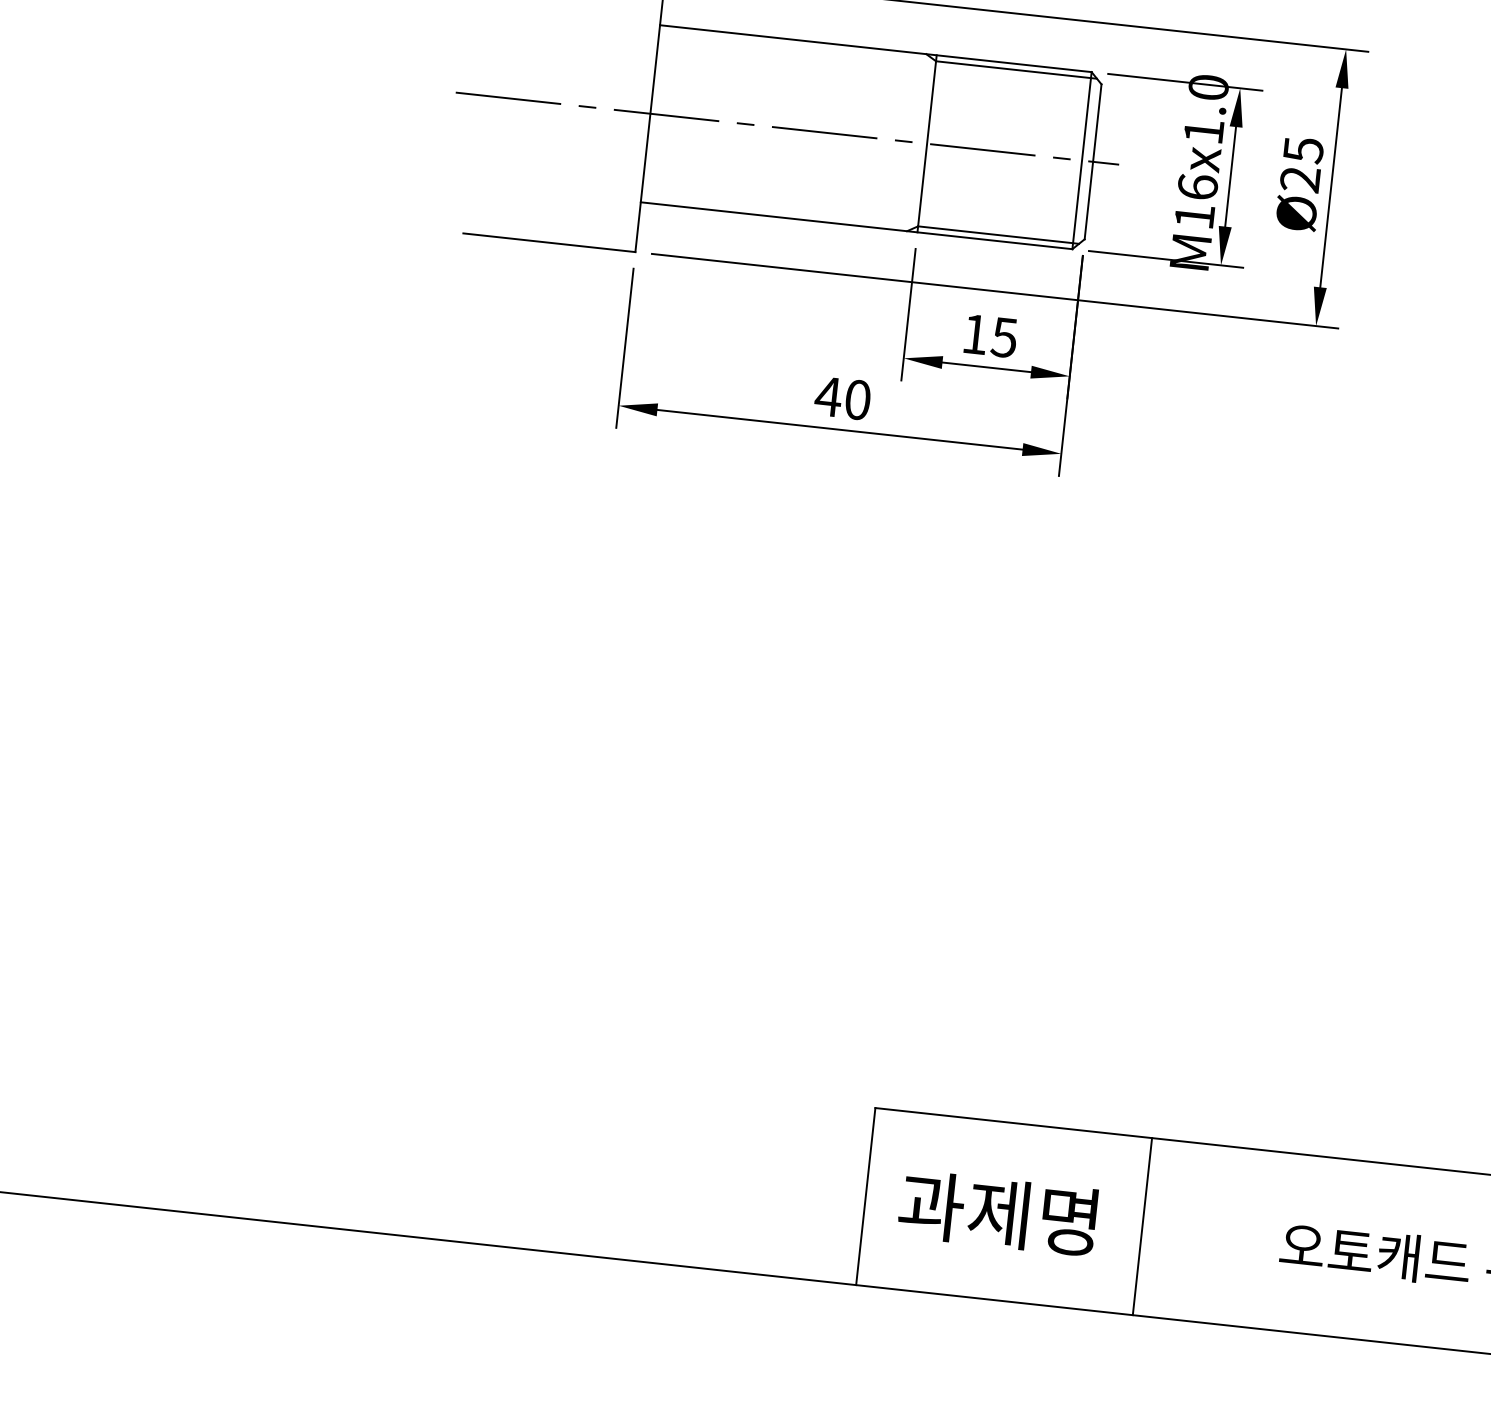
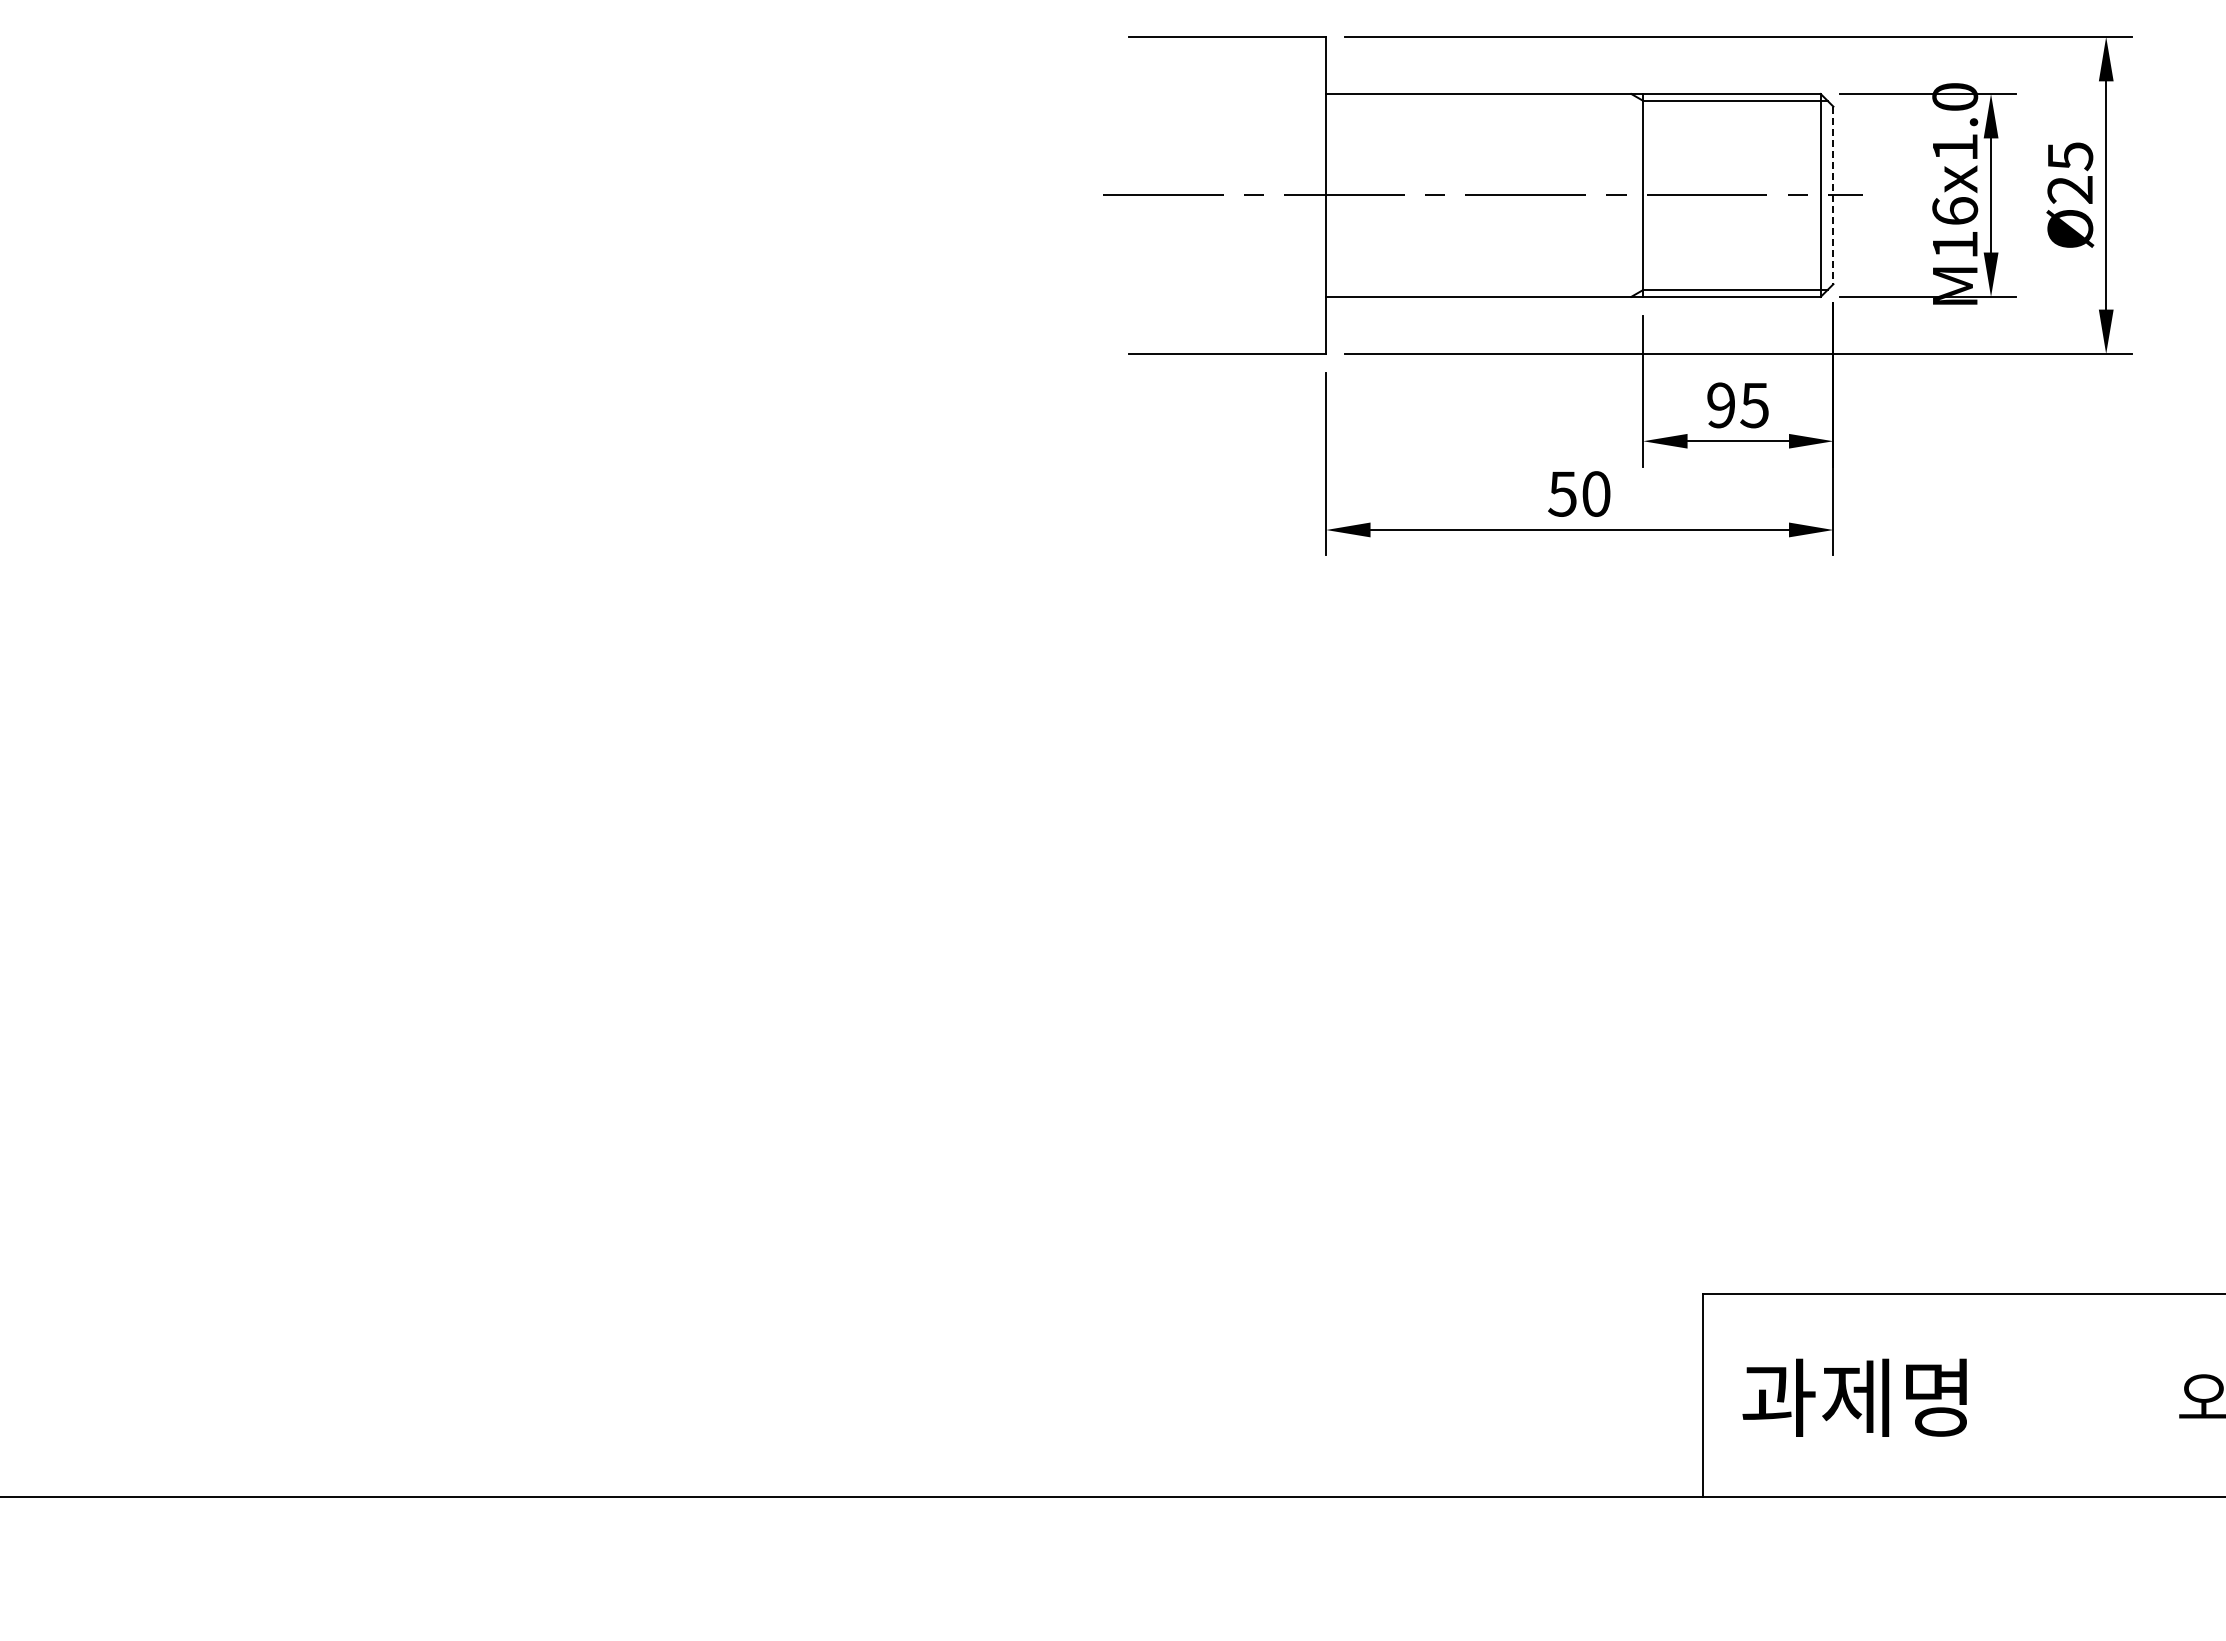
line: (1093, 161) -> (1833, 195), solid -> dashed
text: (974, 334) -> (1720, 405), 15 -> 95
text: (828, 396) -> (1562, 493), 40 -> 50
line: (1142, 1225) -> (2020, 1394), removed

